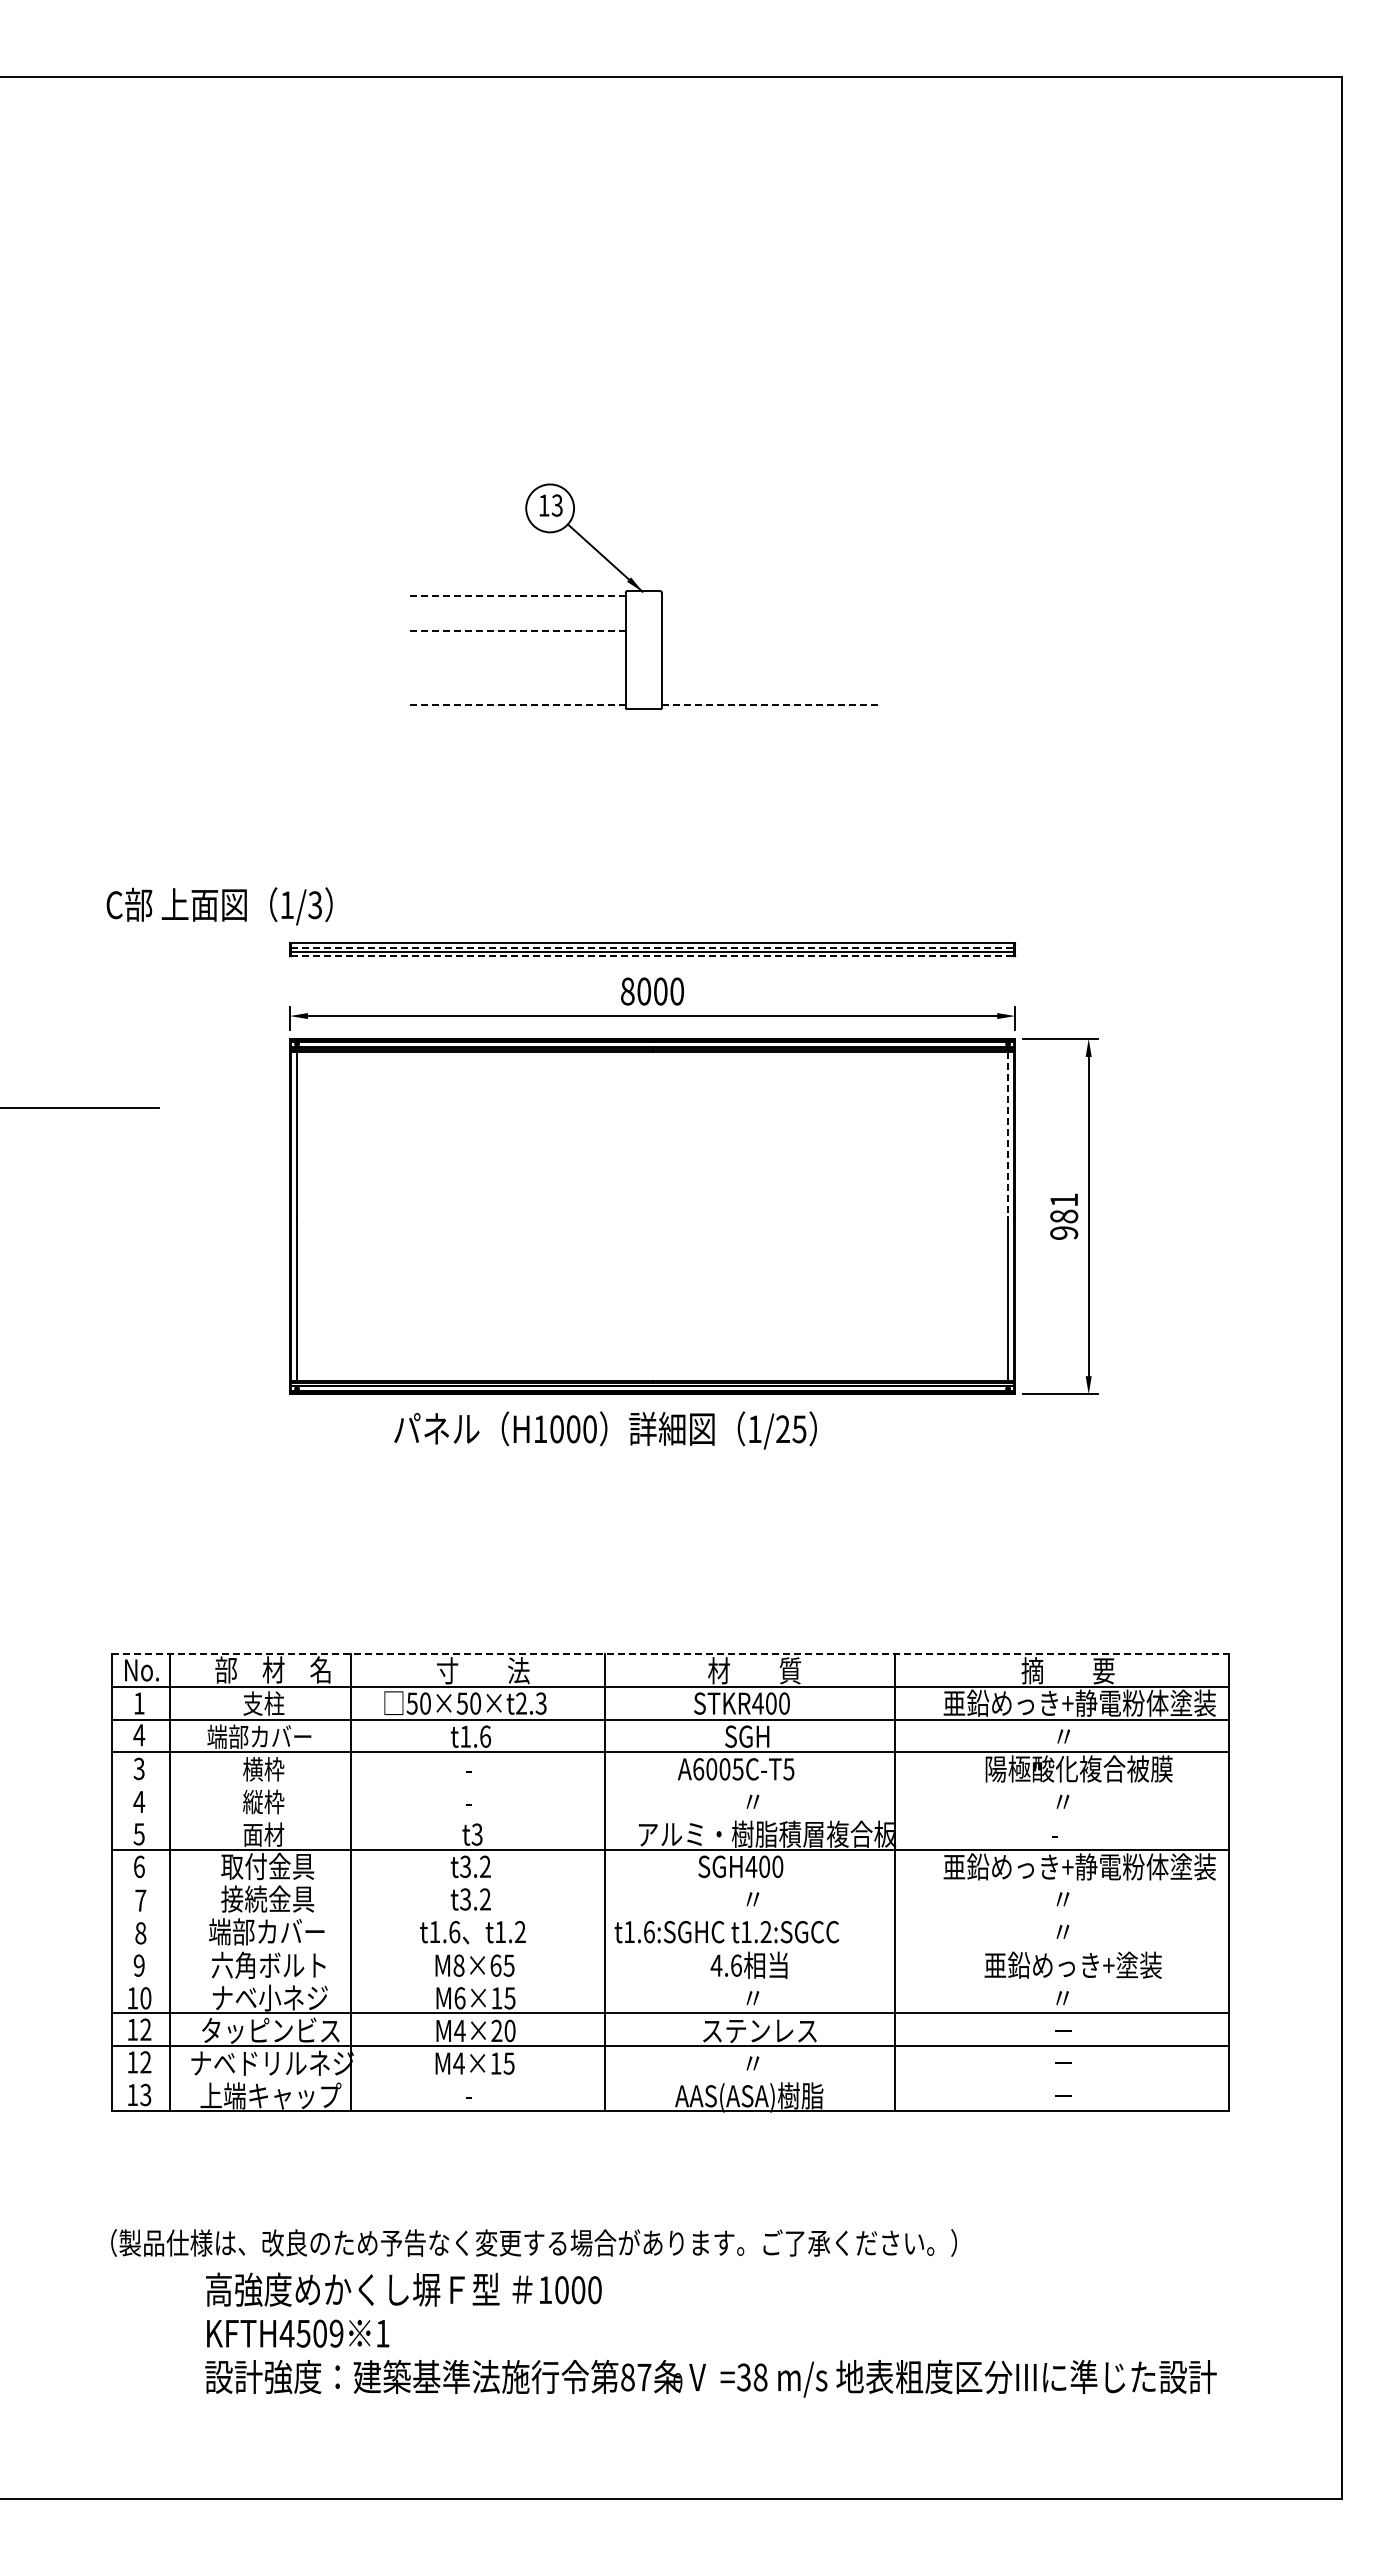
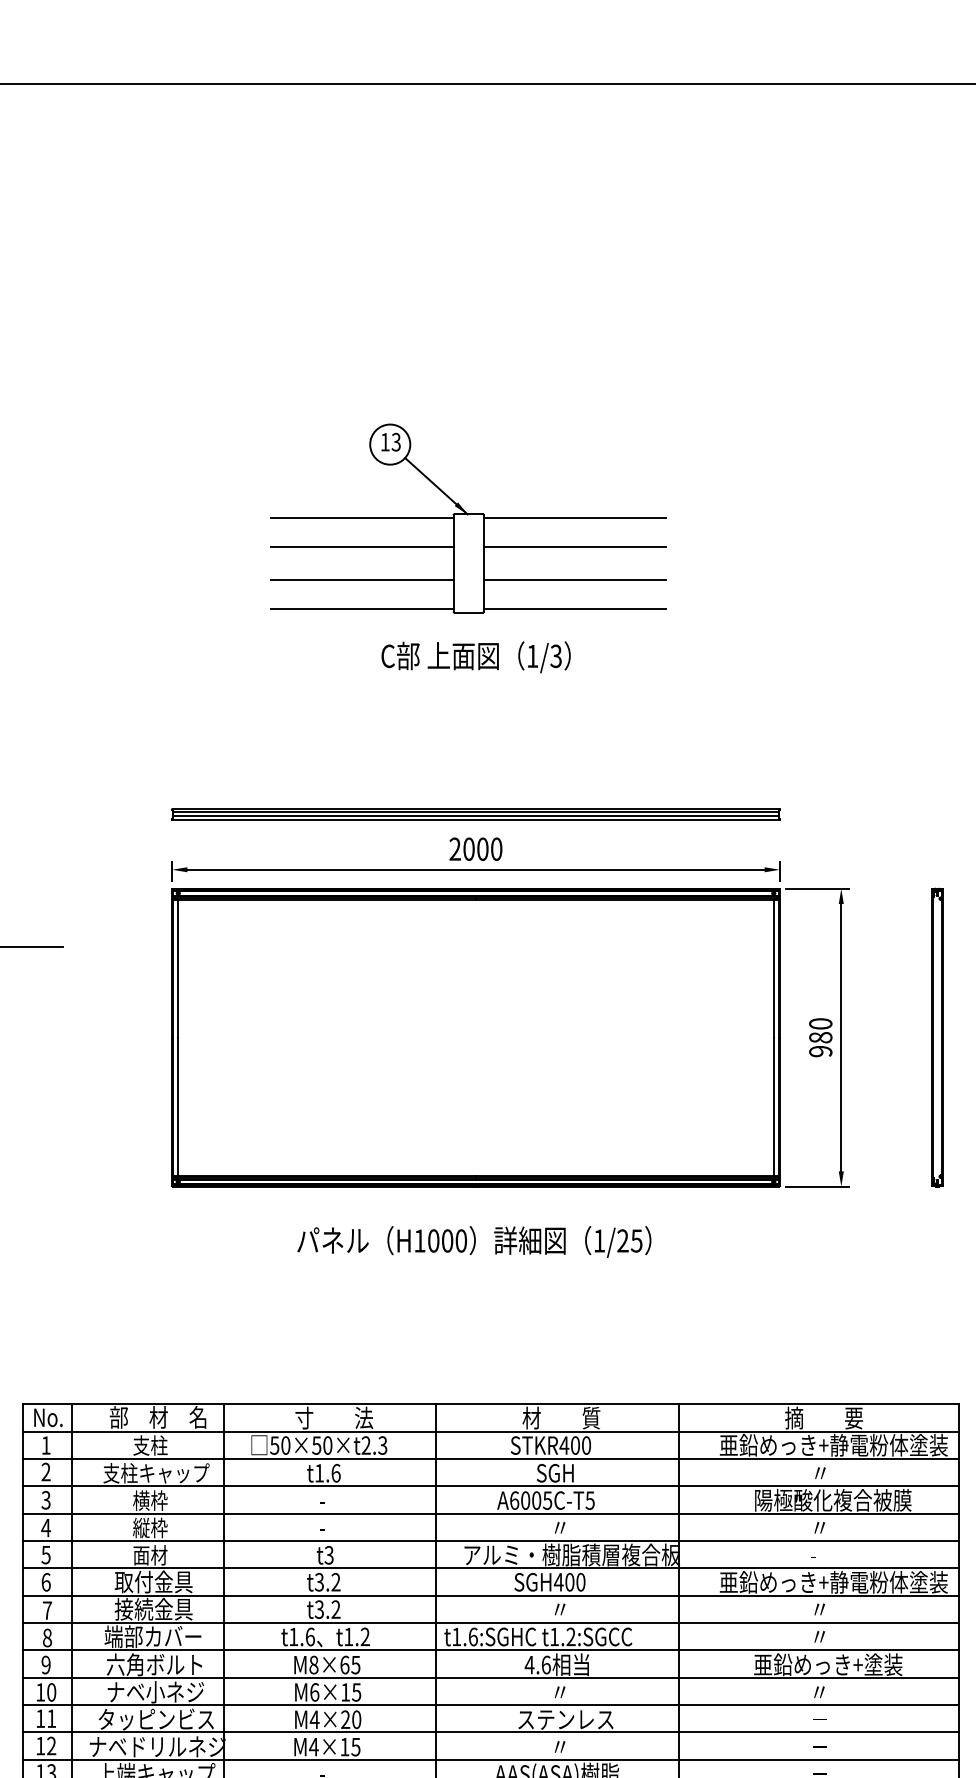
line: (516, 595) -> (362, 517), dashed -> solid
line: (770, 595) -> (574, 517), added
line: (516, 630) -> (362, 546), dashed -> solid
line: (770, 630) -> (574, 546), added
line: (516, 669) -> (362, 579), added
line: (770, 669) -> (574, 579), added
line: (516, 704) -> (362, 608), dashed -> solid
line: (770, 704) -> (574, 608), dashed -> solid
text: (219, 906) -> (475, 657), moved
line: (653, 947) -> (476, 812), dashed -> solid
line: (653, 956) -> (476, 819), dashed -> solid
text: (627, 991) -> (455, 849), 8000 -> 2000
line: (1008, 1134) -> (774, 968), dashed -> solid
text: (1064, 1199) -> (821, 1023), 981 -> 980
part: (1203, 1216) -> (937, 1037), added
text: (605, 1430) -> (474, 1241), moved
line: (670, 1654) -> (491, 1404), dashed -> solid
text: (139, 1735) -> (46, 1472), 4 -> 2
text: (270, 1736) -> (156, 1473), 端部カバー -> 支柱キャップ
line: (669, 1784) -> (490, 1513), added
line: (669, 1817) -> (490, 1540), added
line: (669, 1882) -> (490, 1595), added
line: (669, 1915) -> (490, 1623), added
line: (669, 1948) -> (490, 1650), added
line: (669, 1980) -> (490, 1677), added
text: (145, 2029) -> (51, 1718), 12 -> 11
line: (669, 2078) -> (490, 1759), added

